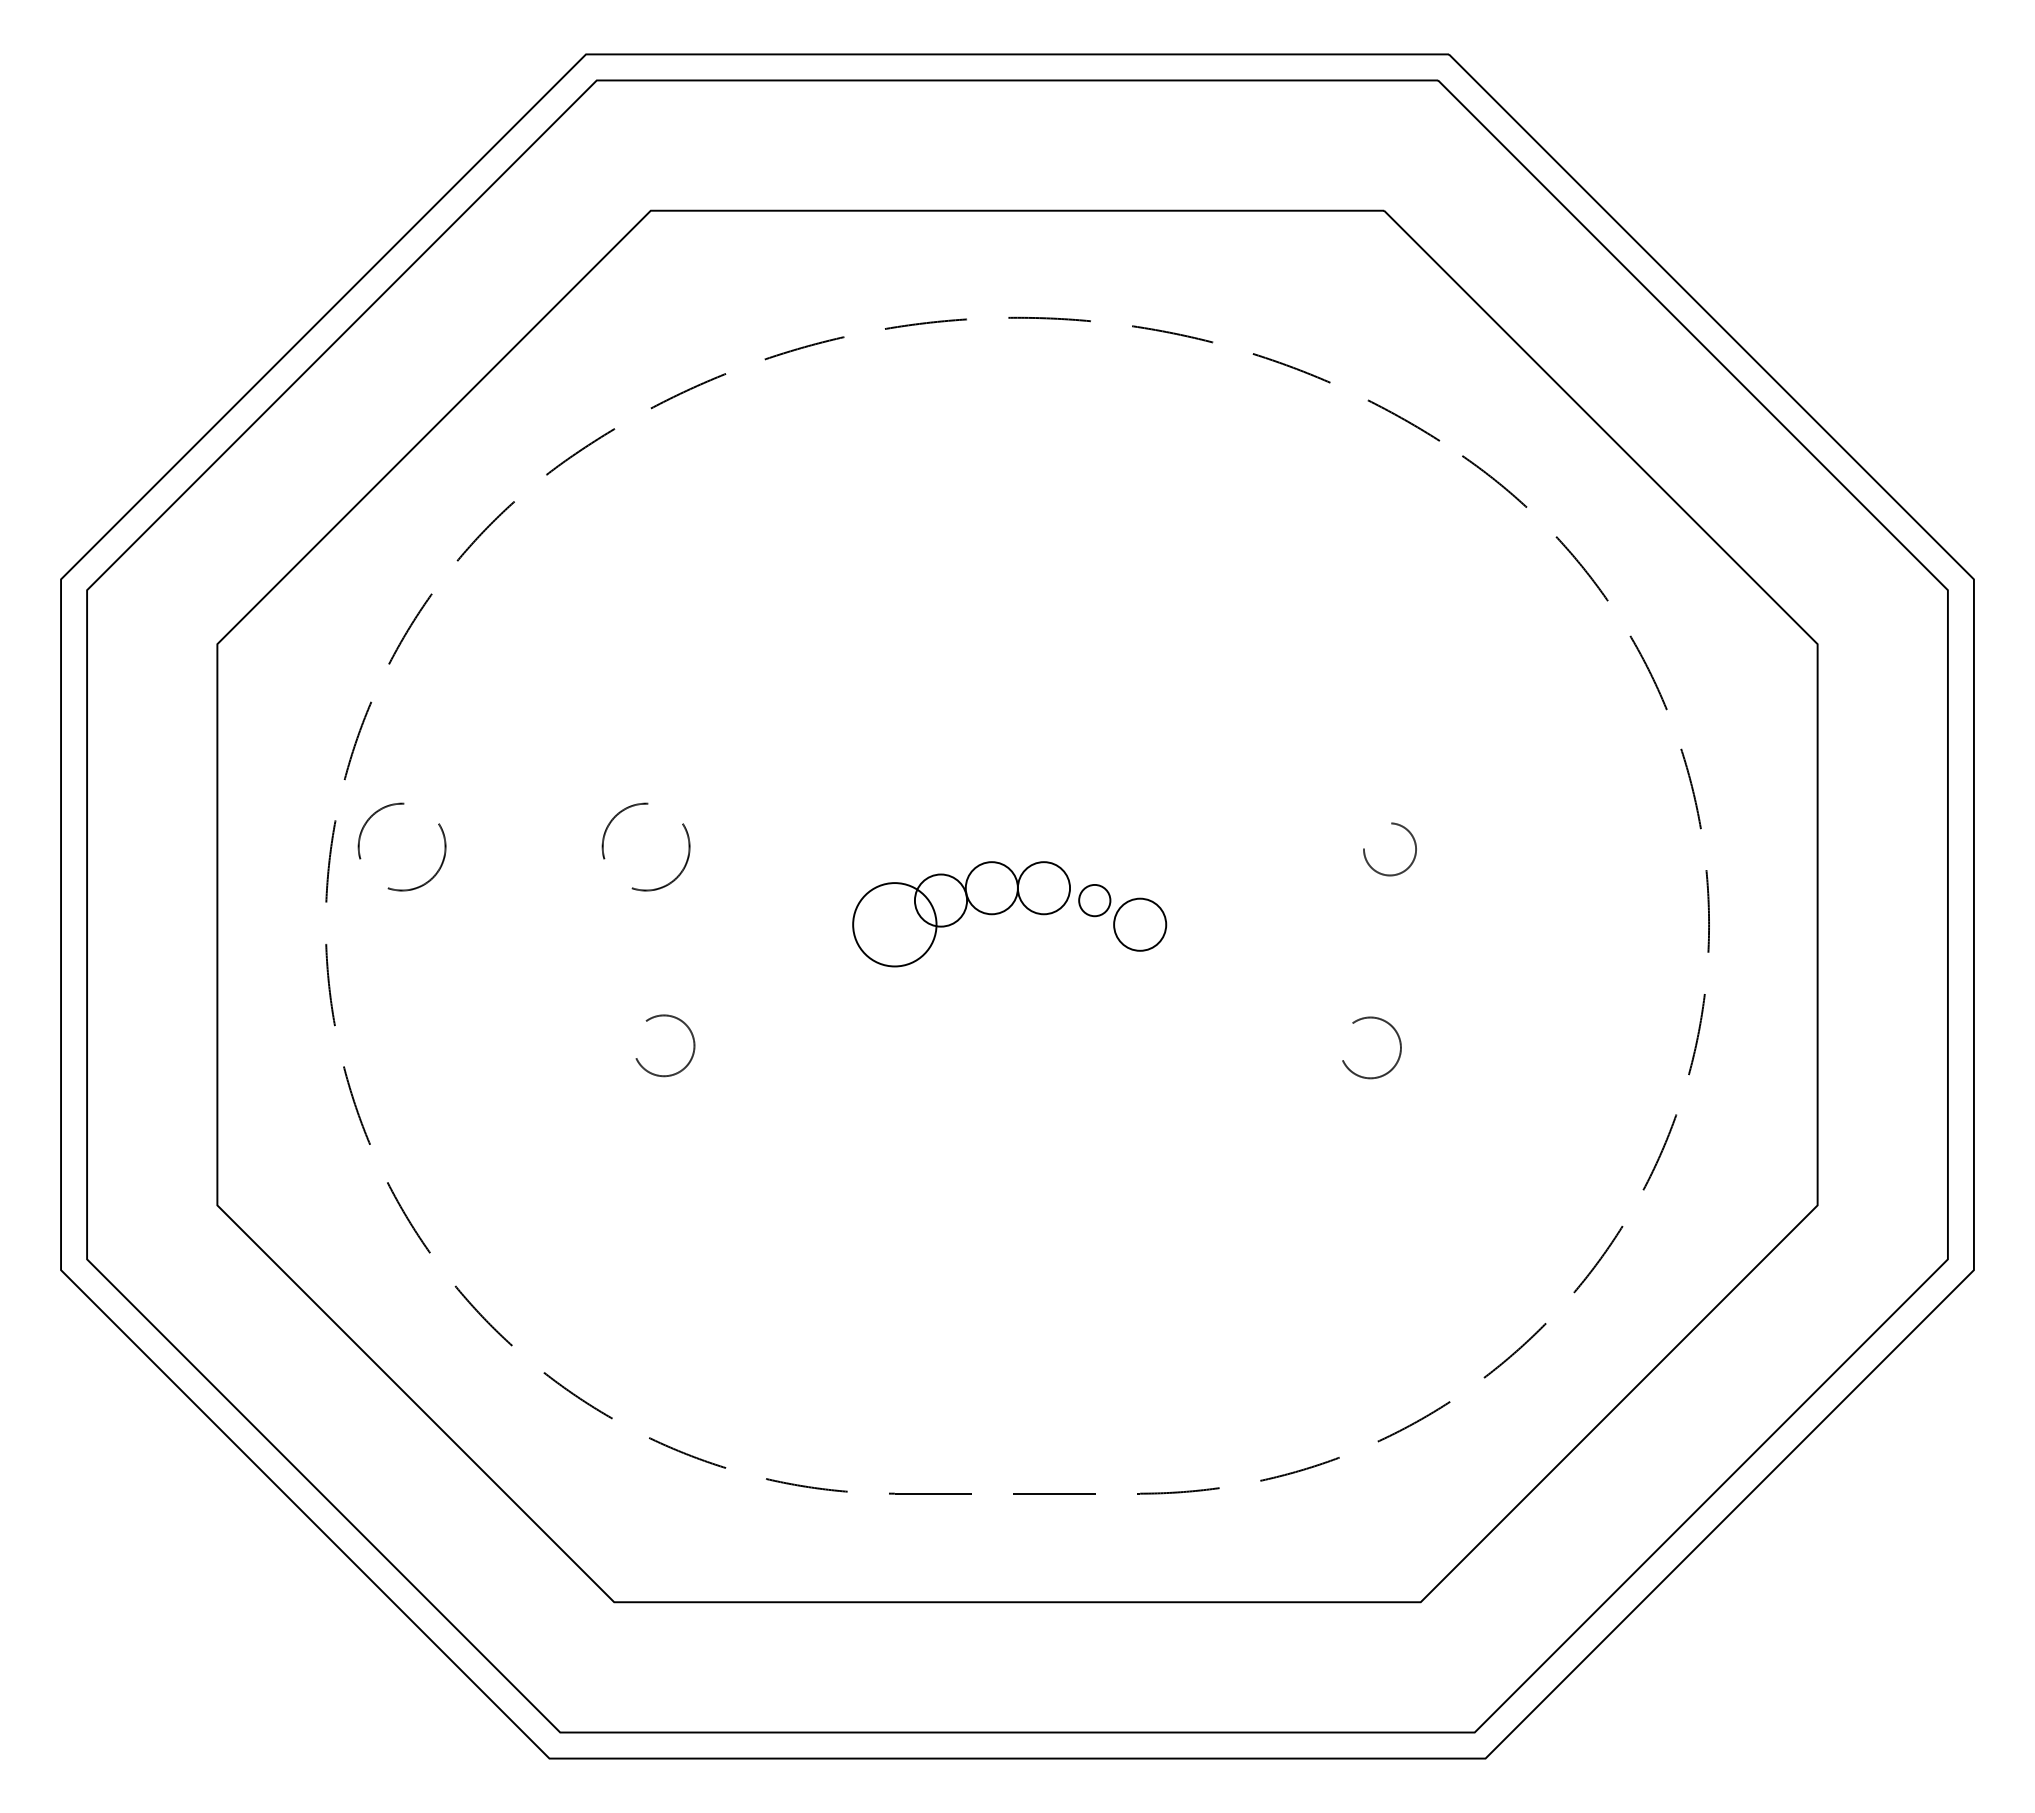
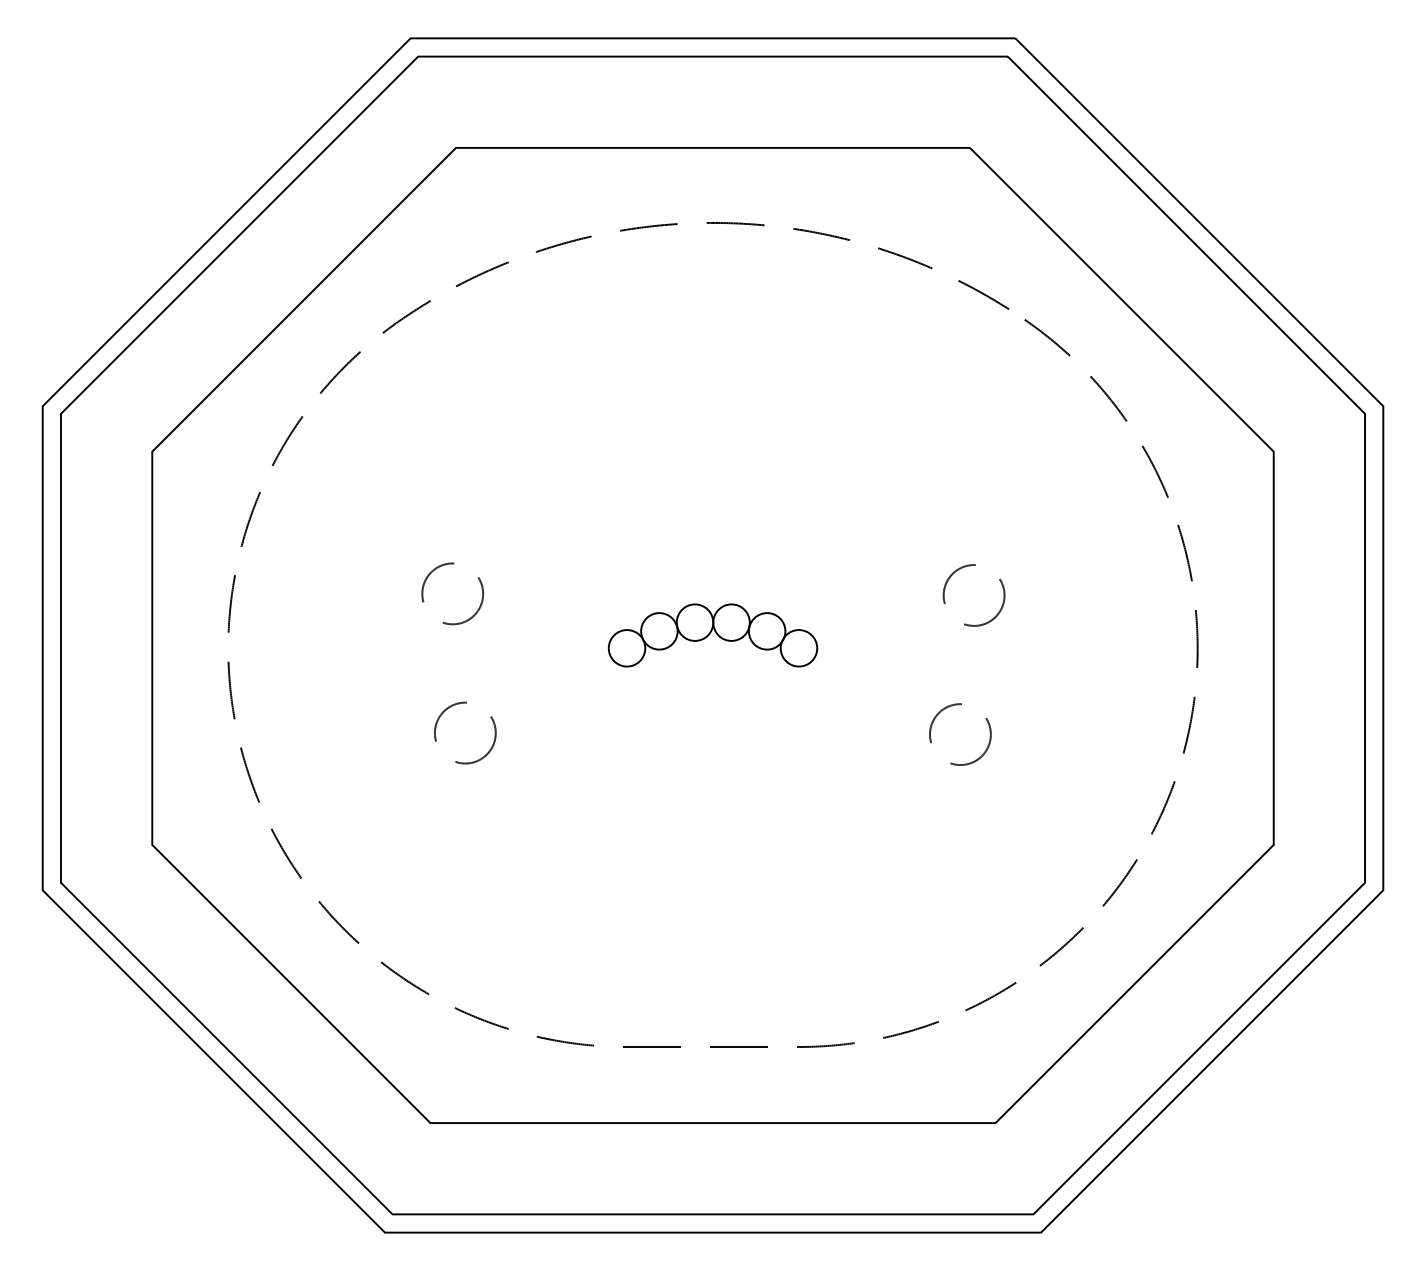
circle: (401, 846) -> (281, 593), removed
circle: (1389, 849) -> (973, 595), size x1.67
circle: (1094, 900) -> (766, 631), size x1.67
circle: (894, 924) -> (626, 648), size x0.62
circle: (663, 1045) -> (464, 732), size x1.43
circle: (1370, 1047) -> (960, 734), size x1.43

